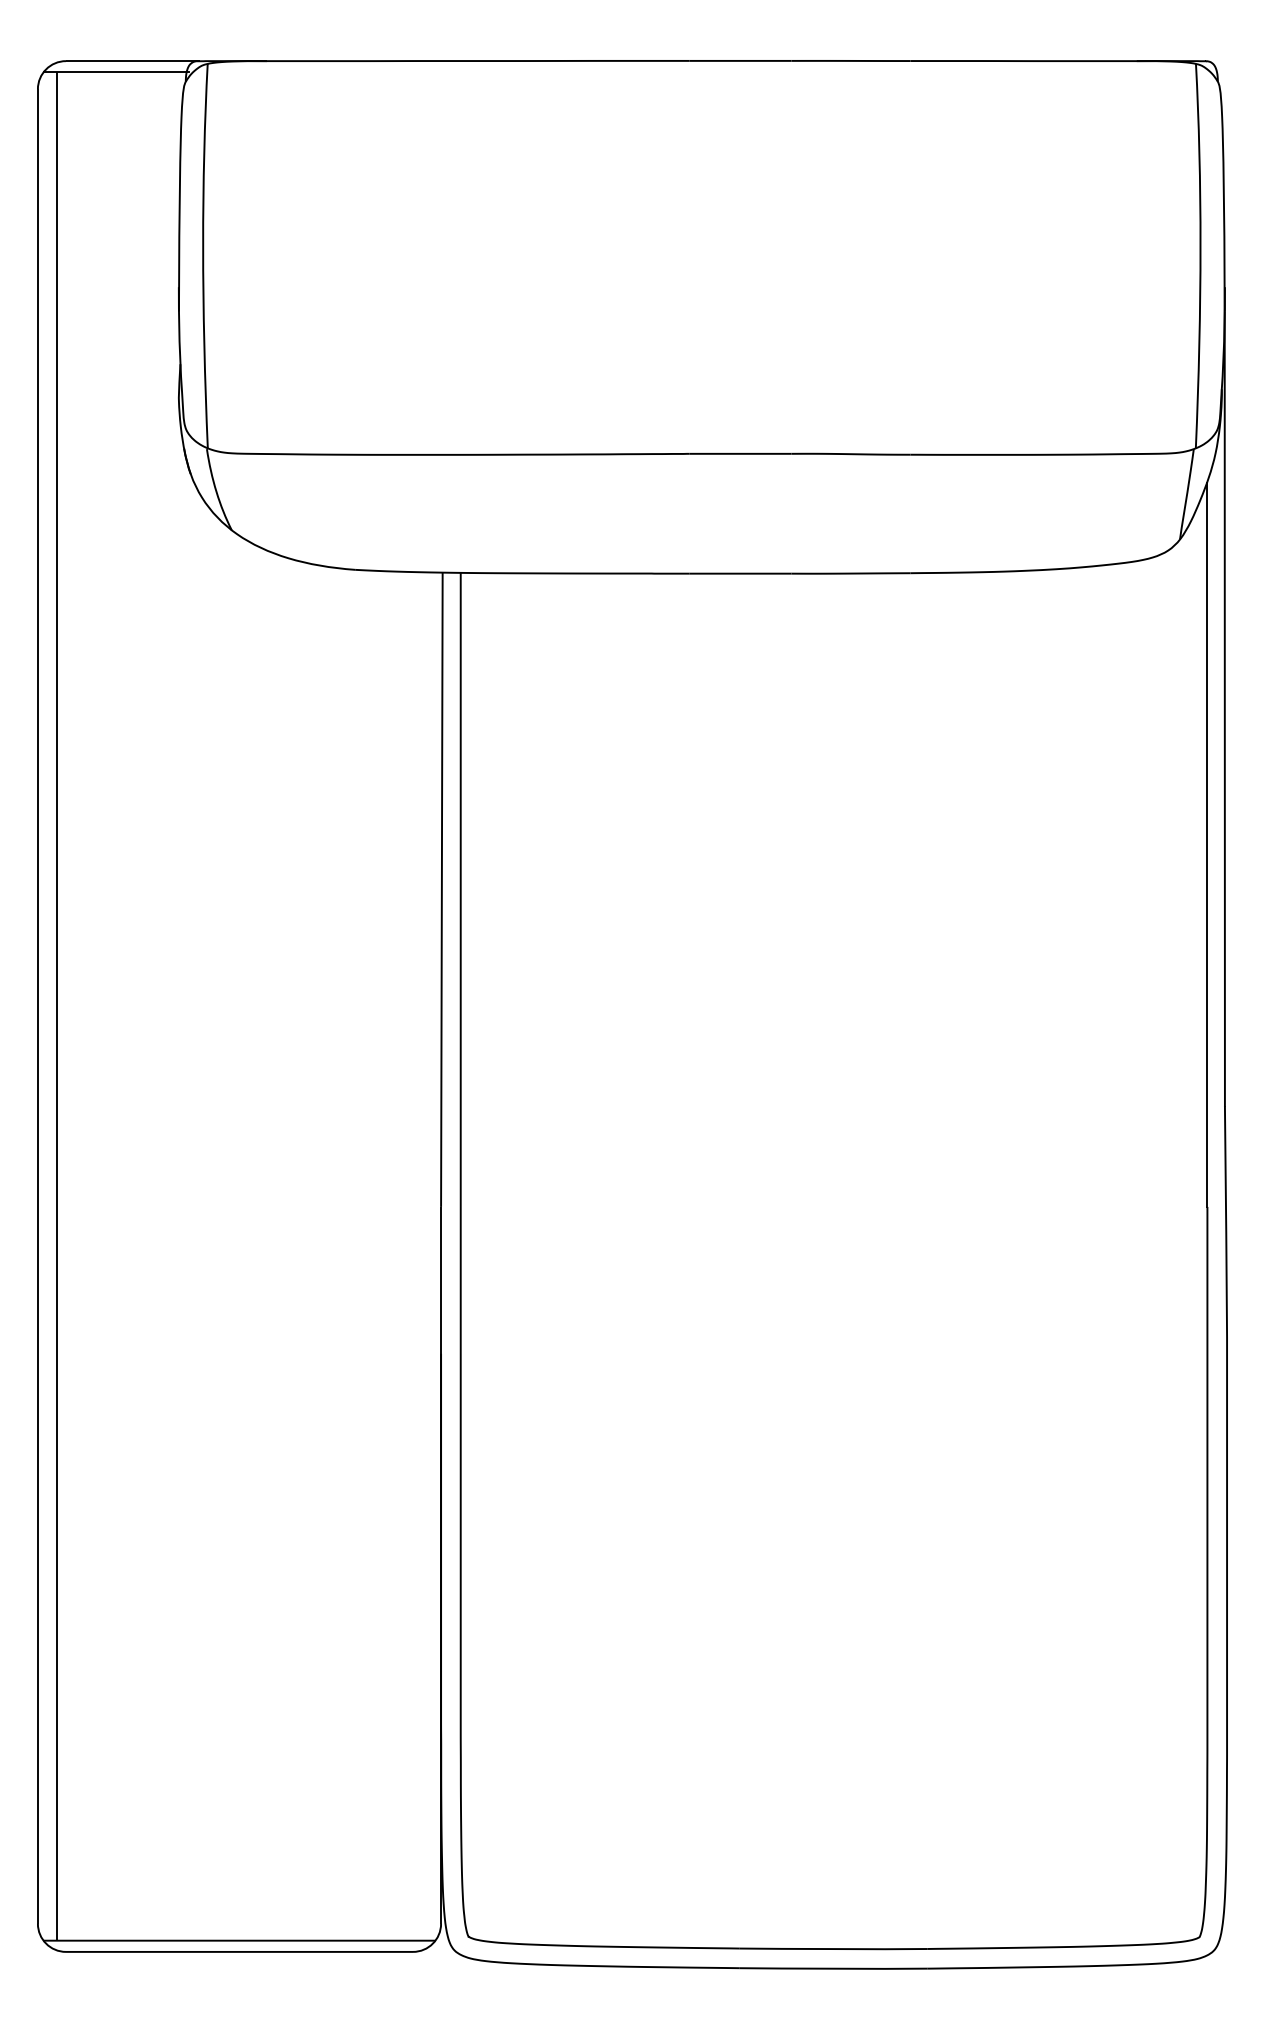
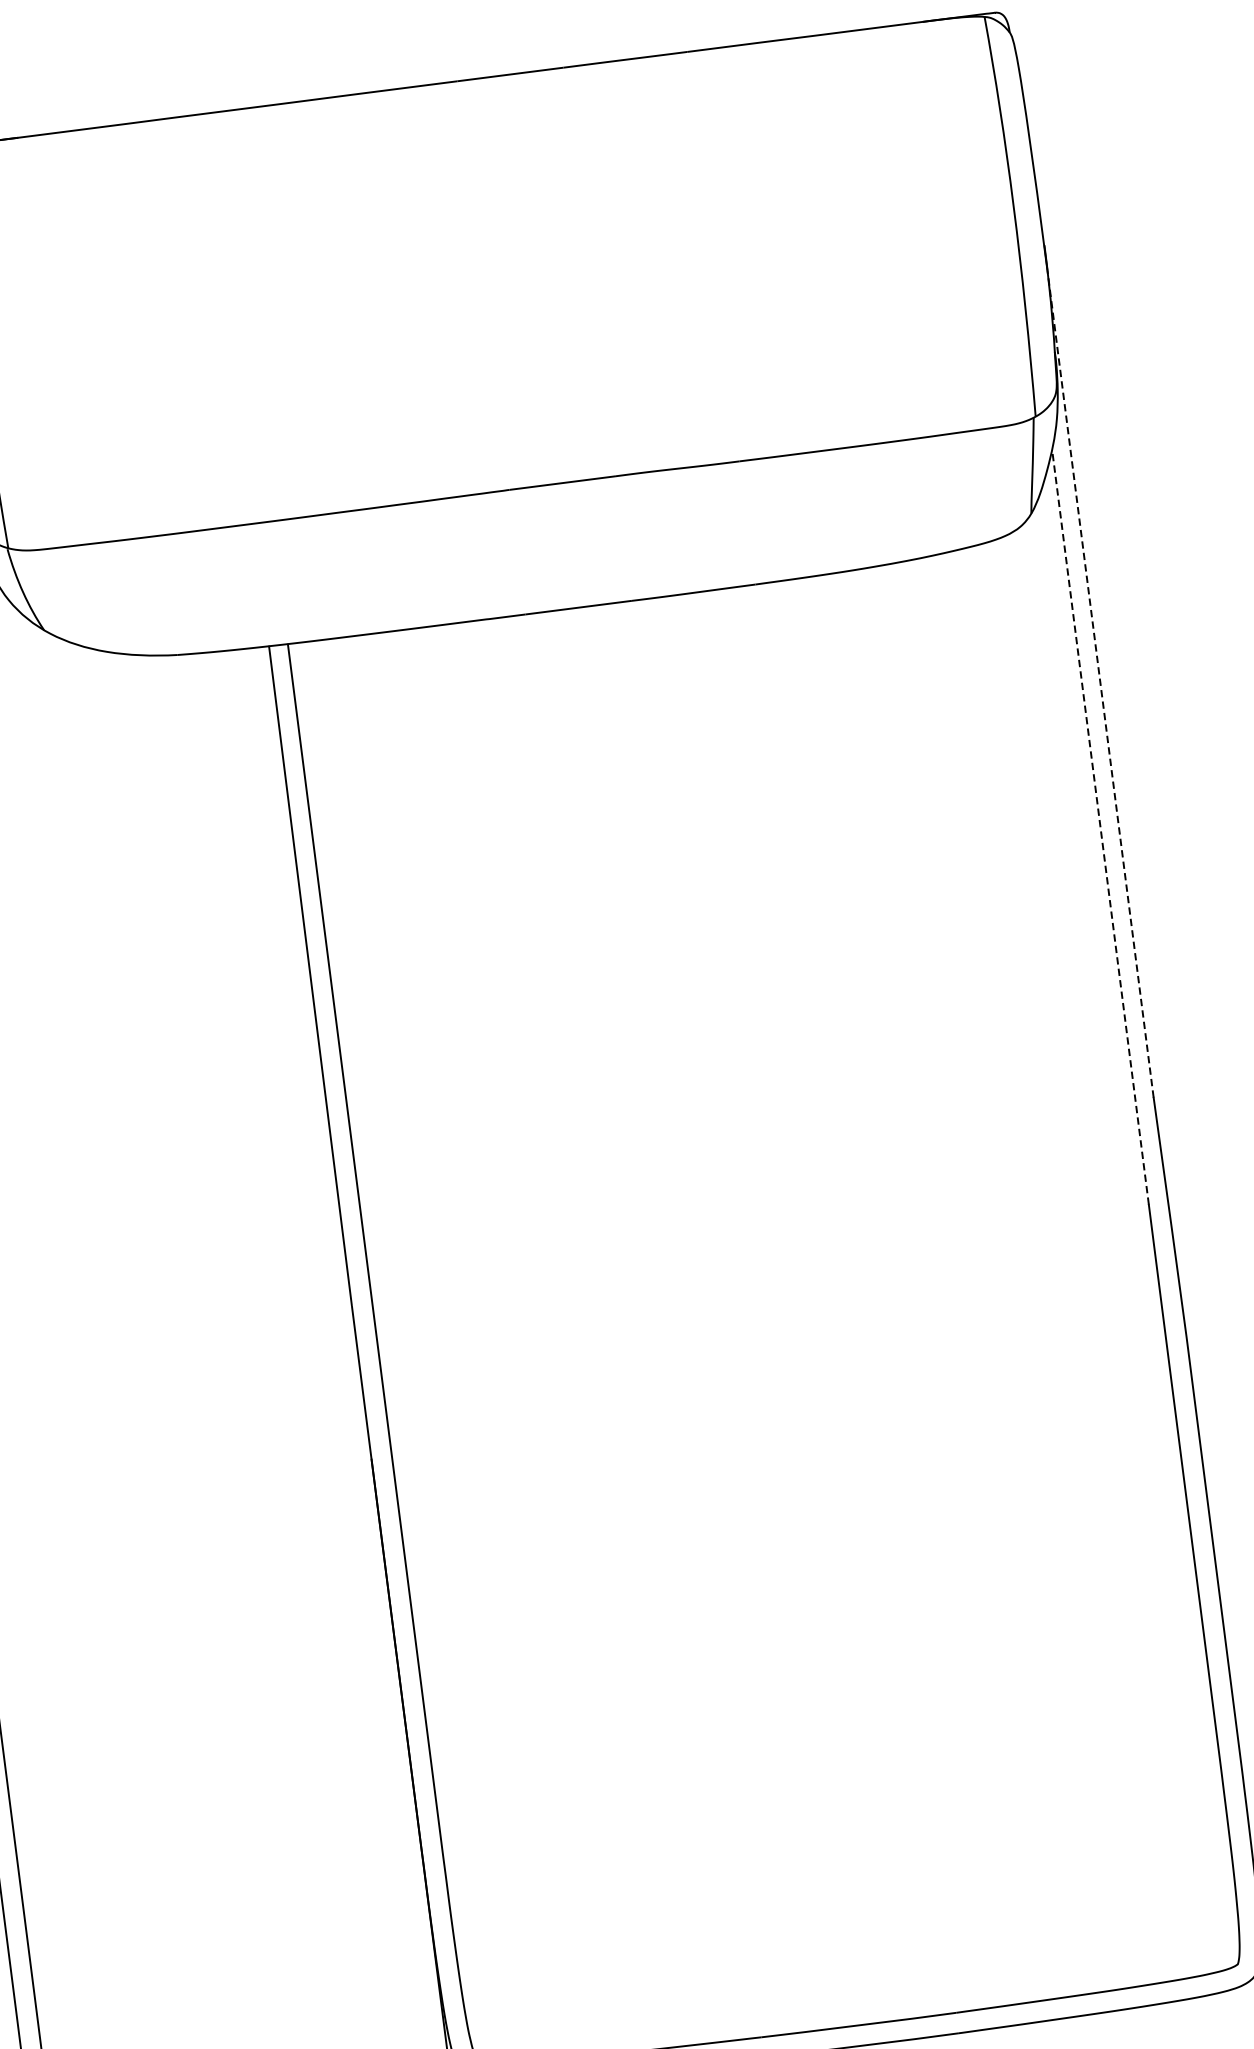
line: (1224, 709) -> (1100, 684), solid -> dashed
line: (1207, 844) -> (1100, 827), solid -> dashed

